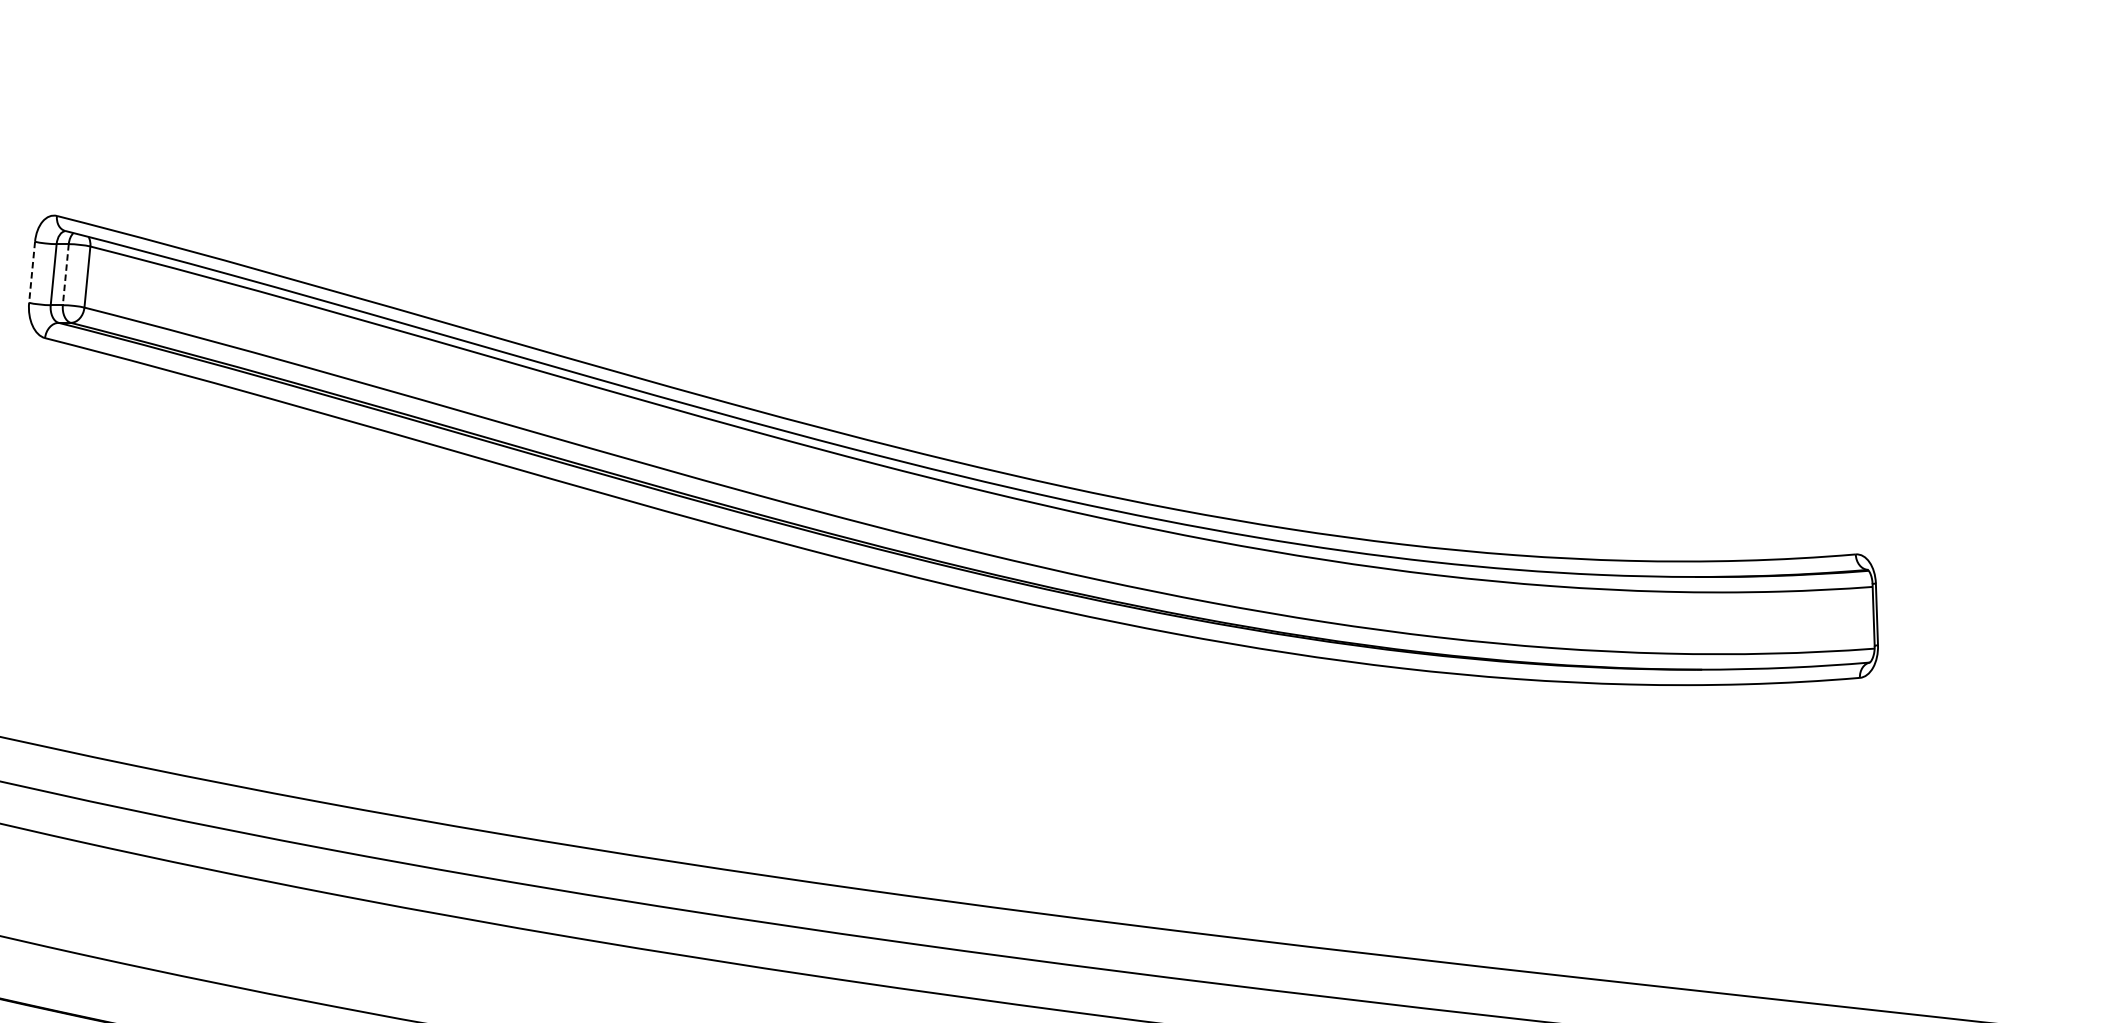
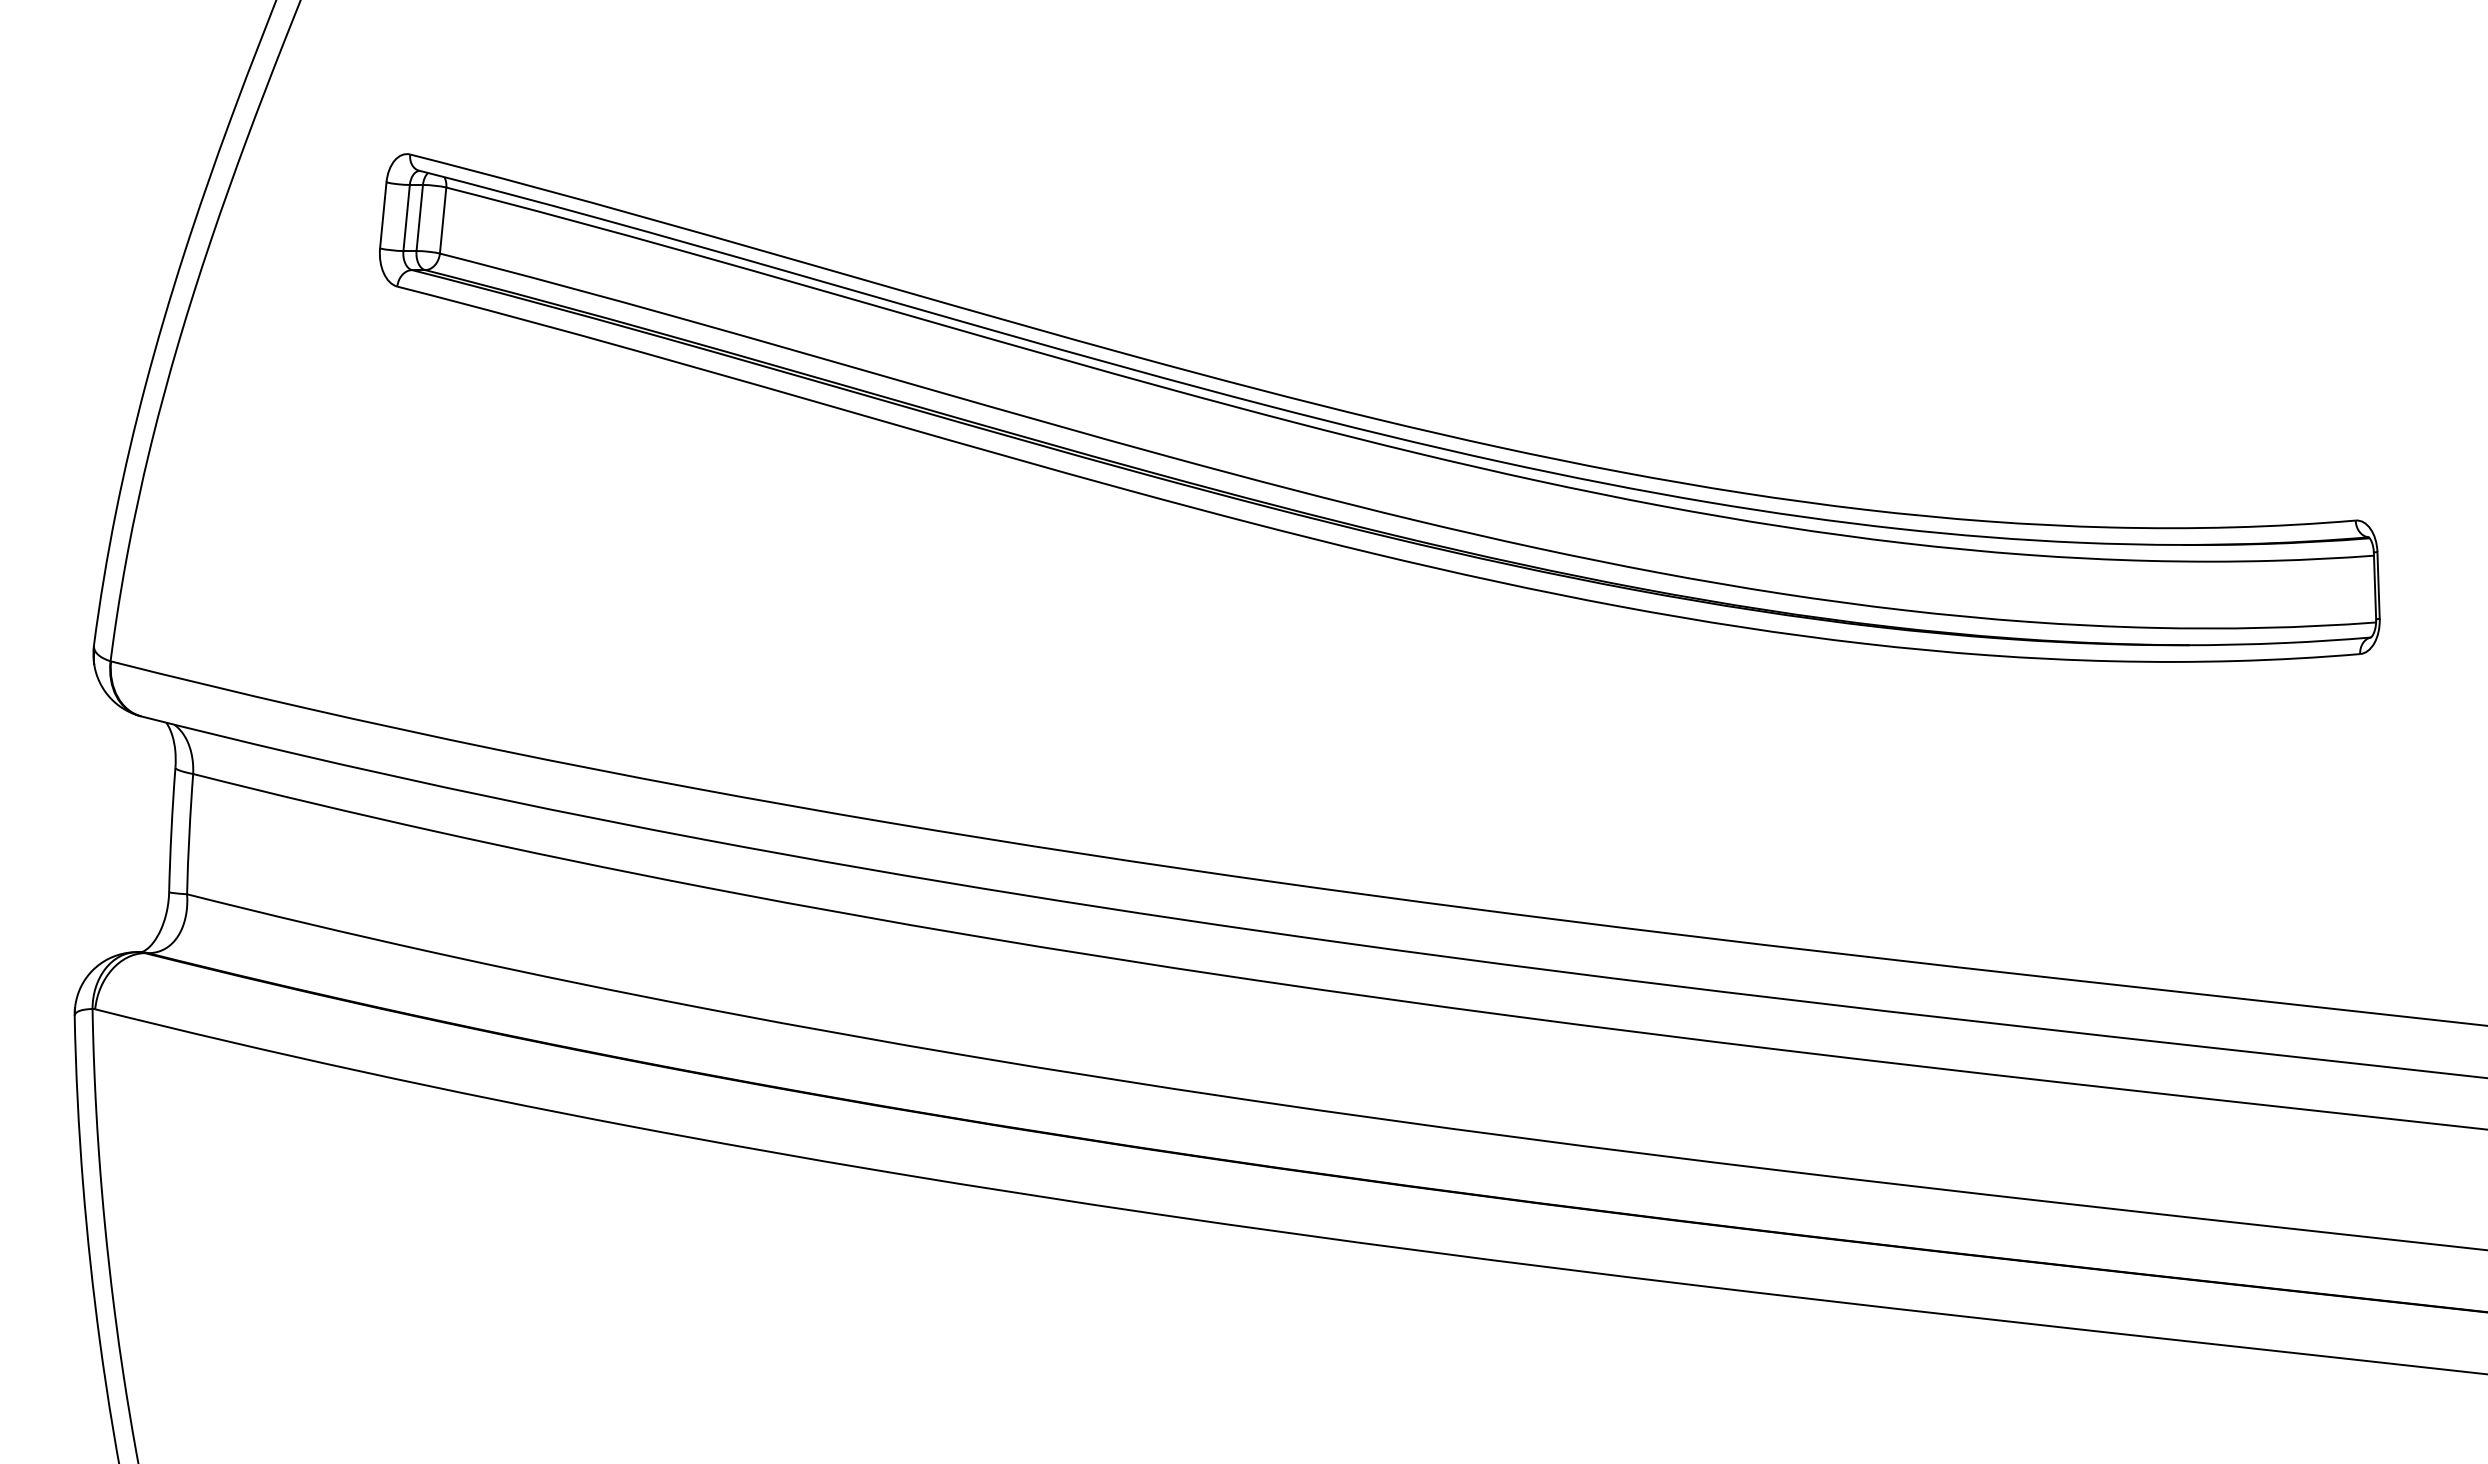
line: (32, 272) -> (383, 215), dashed -> solid
line: (65, 275) -> (419, 218), dashed -> solid

